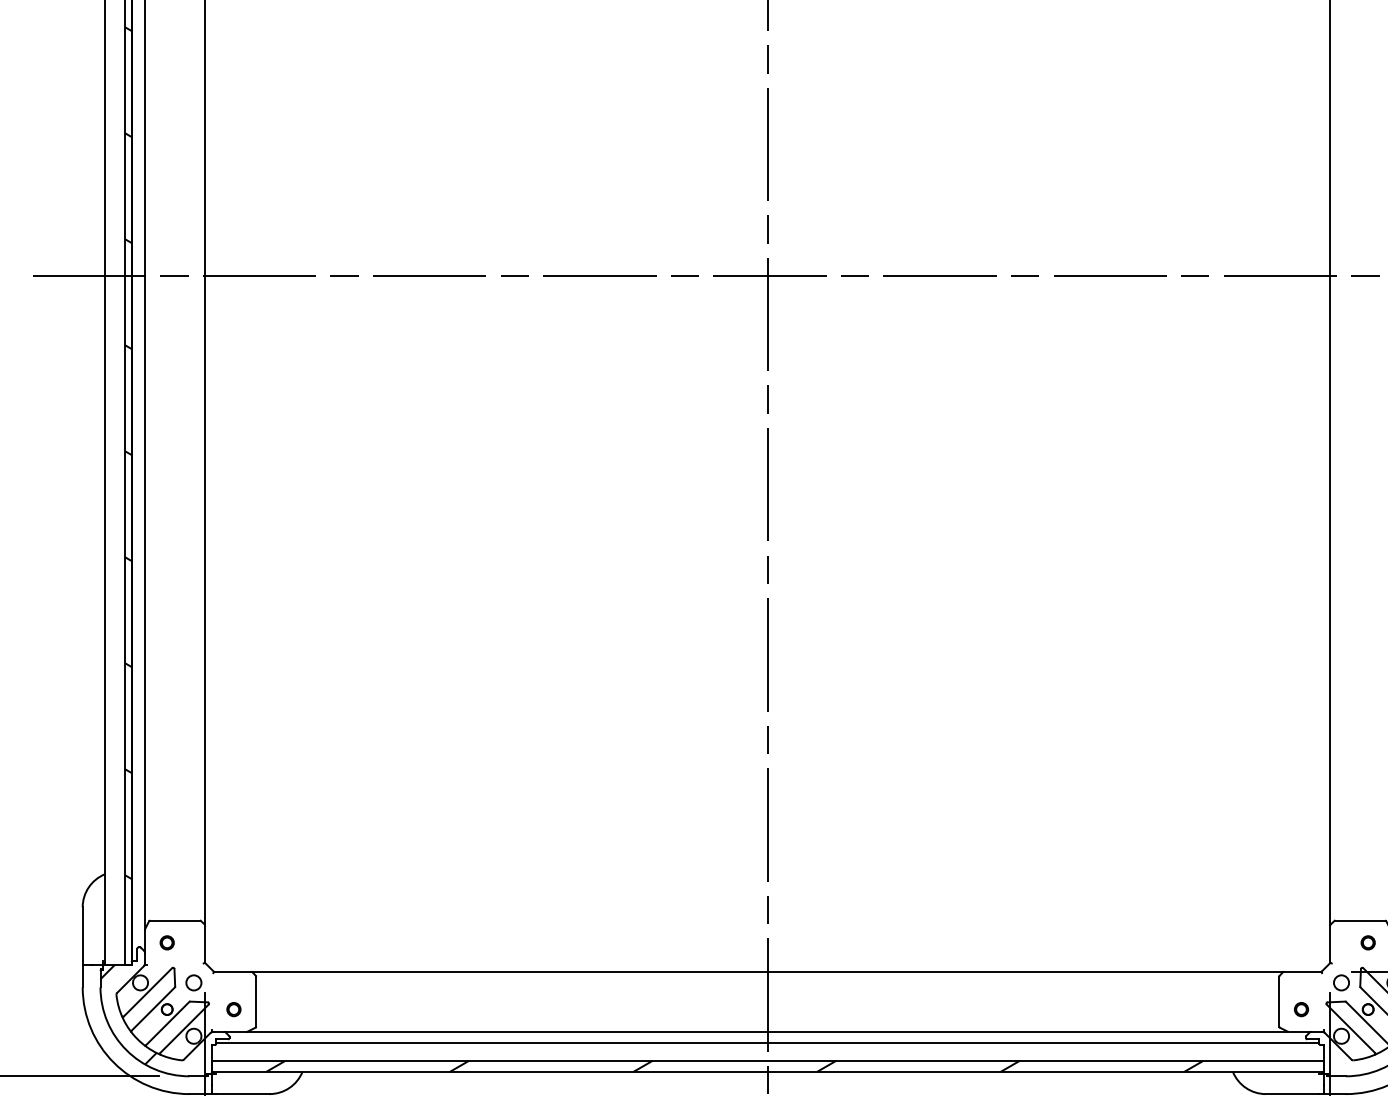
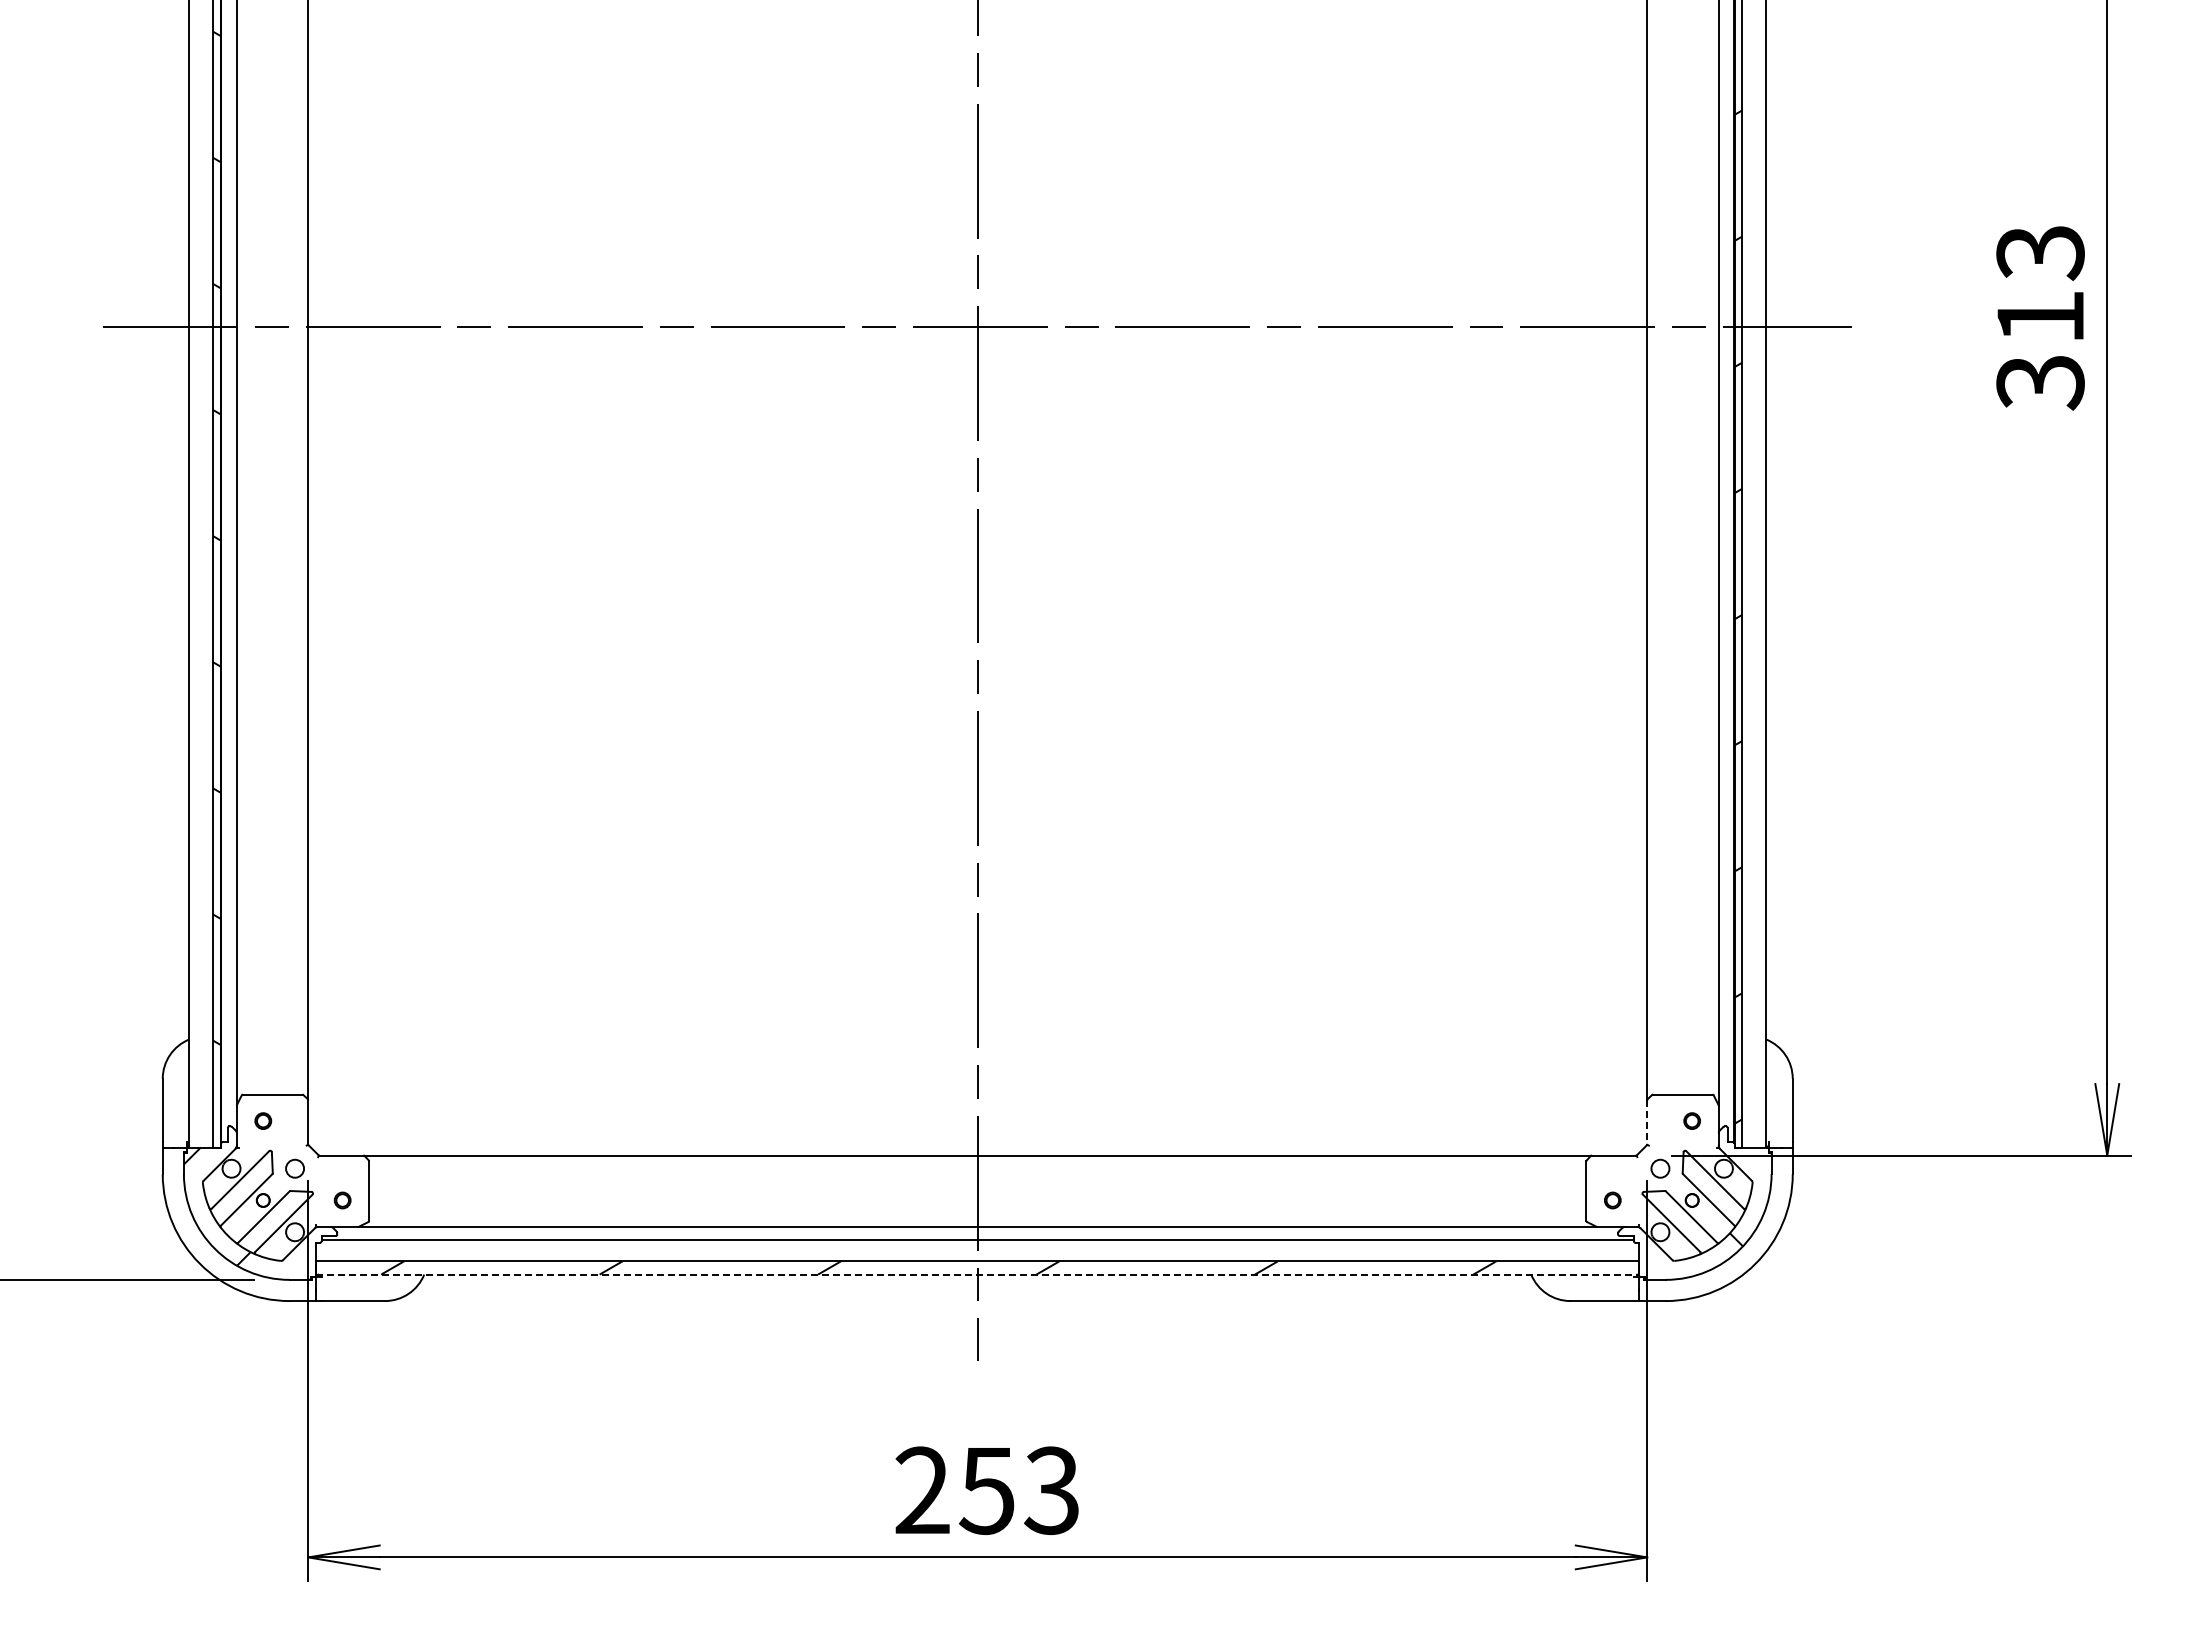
line: (1330, 944) -> (1647, 1123), solid -> dashed
line: (767, 1071) -> (977, 1274), solid -> dashed

